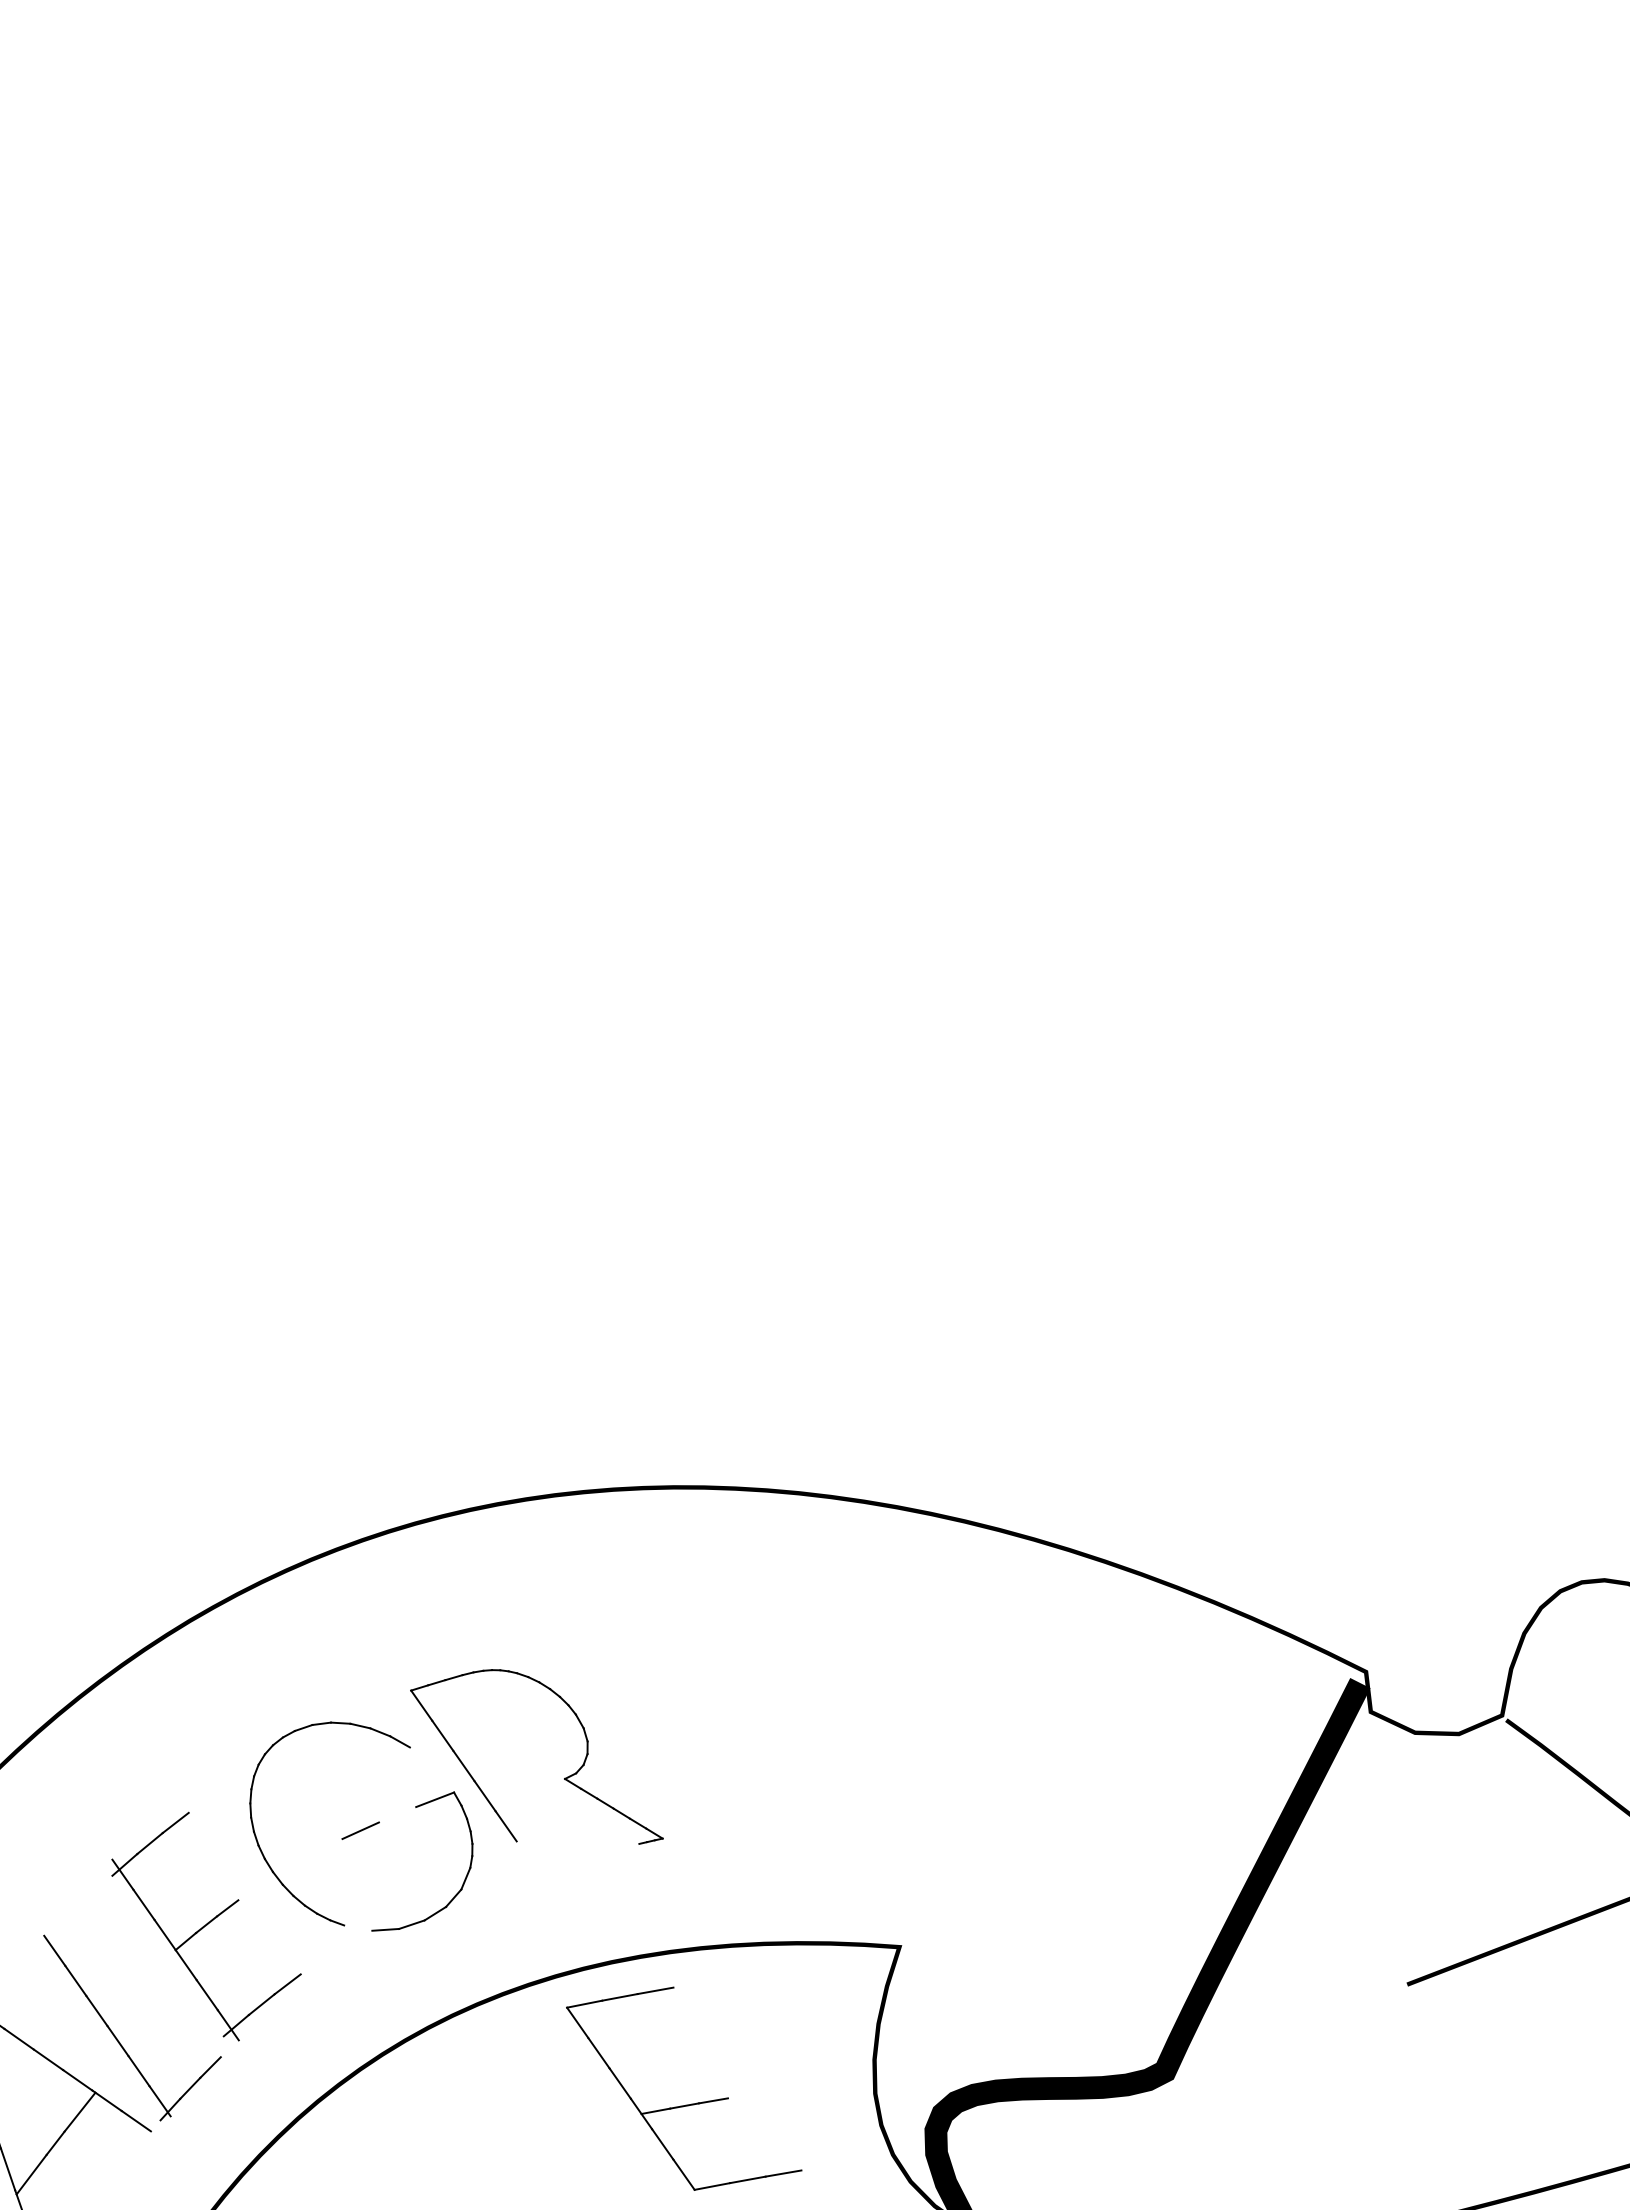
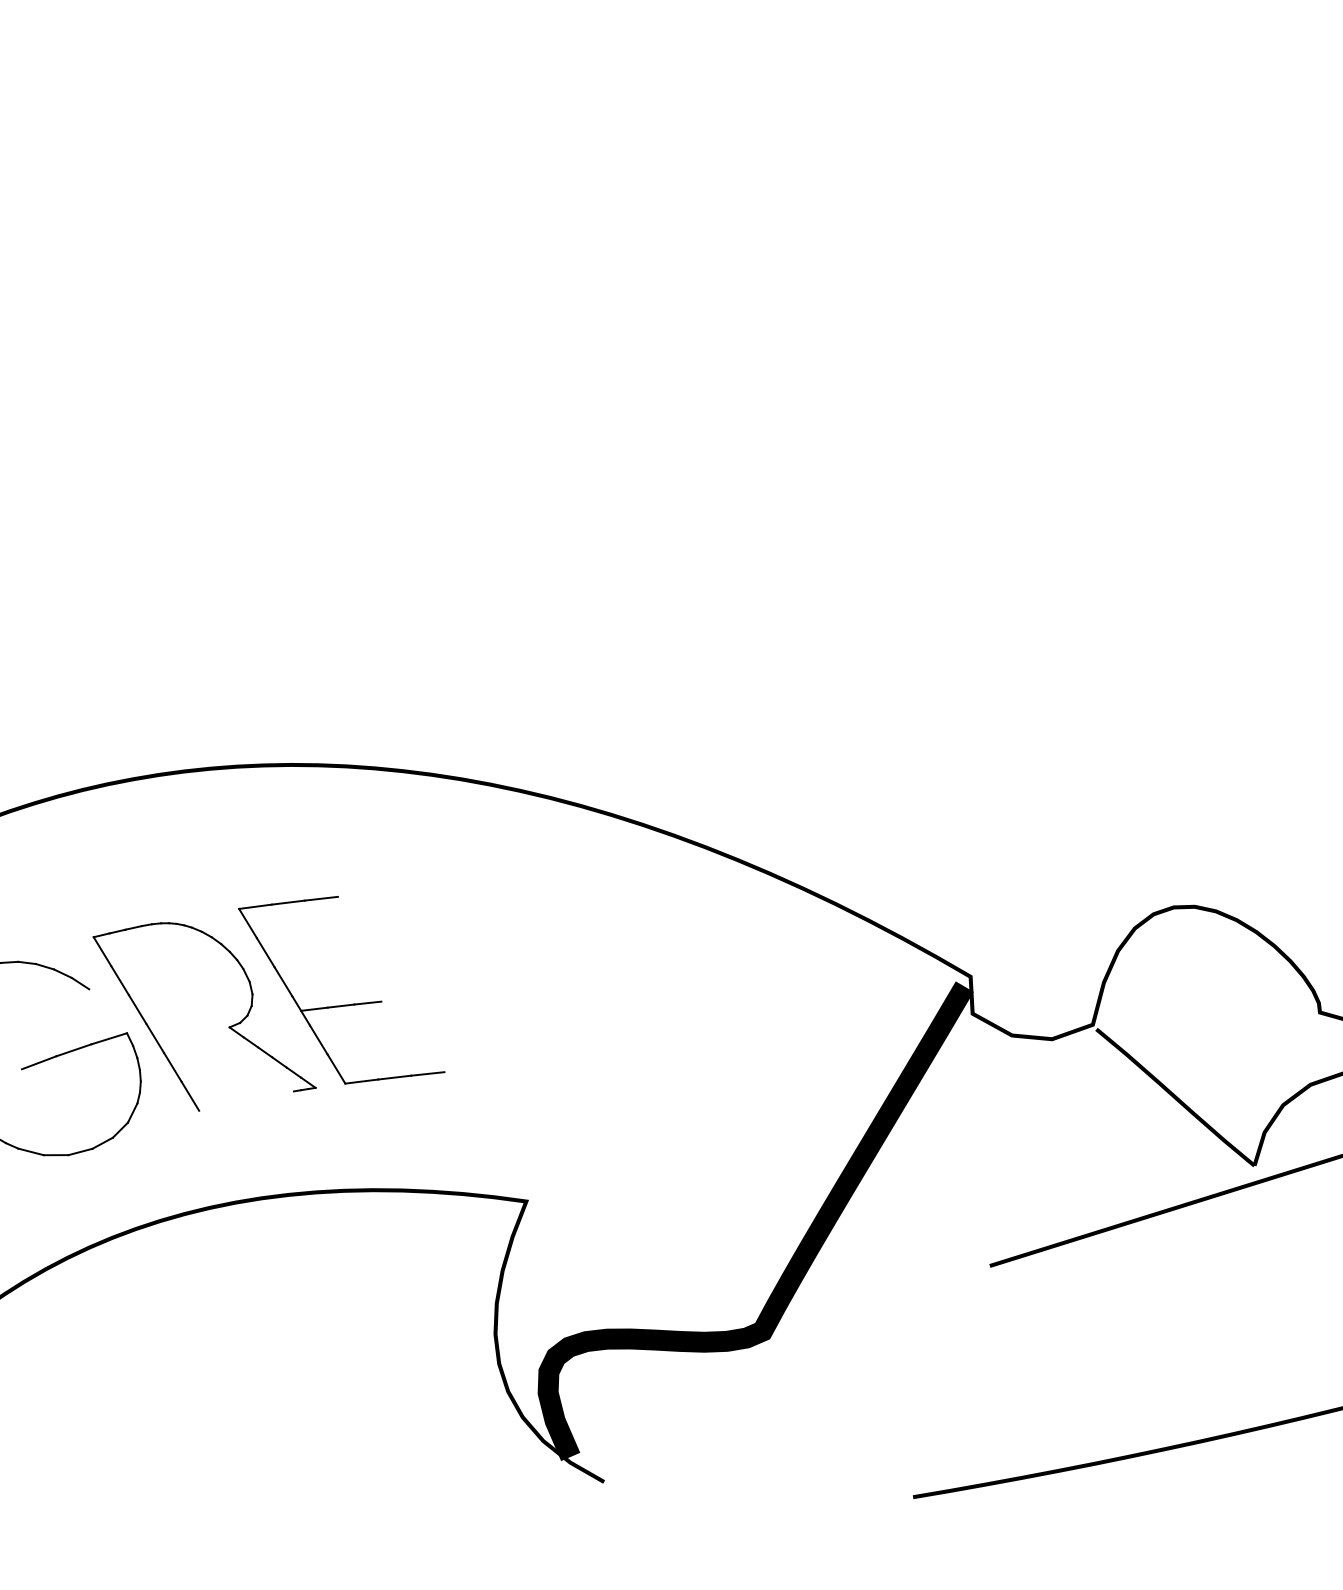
line: (397, 1814) -> (73, 1050), added
line: (526, 1856) -> (189, 1096), added
line: (358, 1927) -> (31, 1151), added
part: (685, 2104) -> (342, 1004), moved

